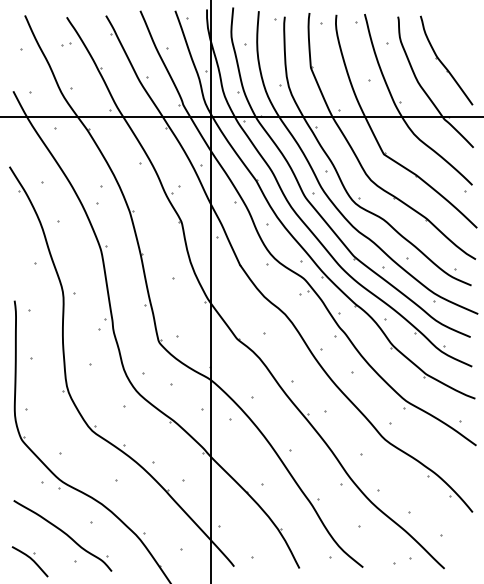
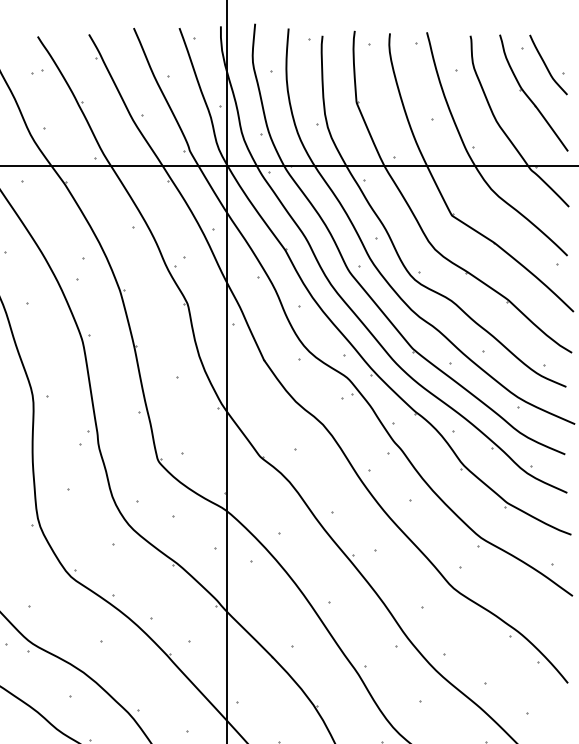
part: (454, 38) -> (544, 64), added

